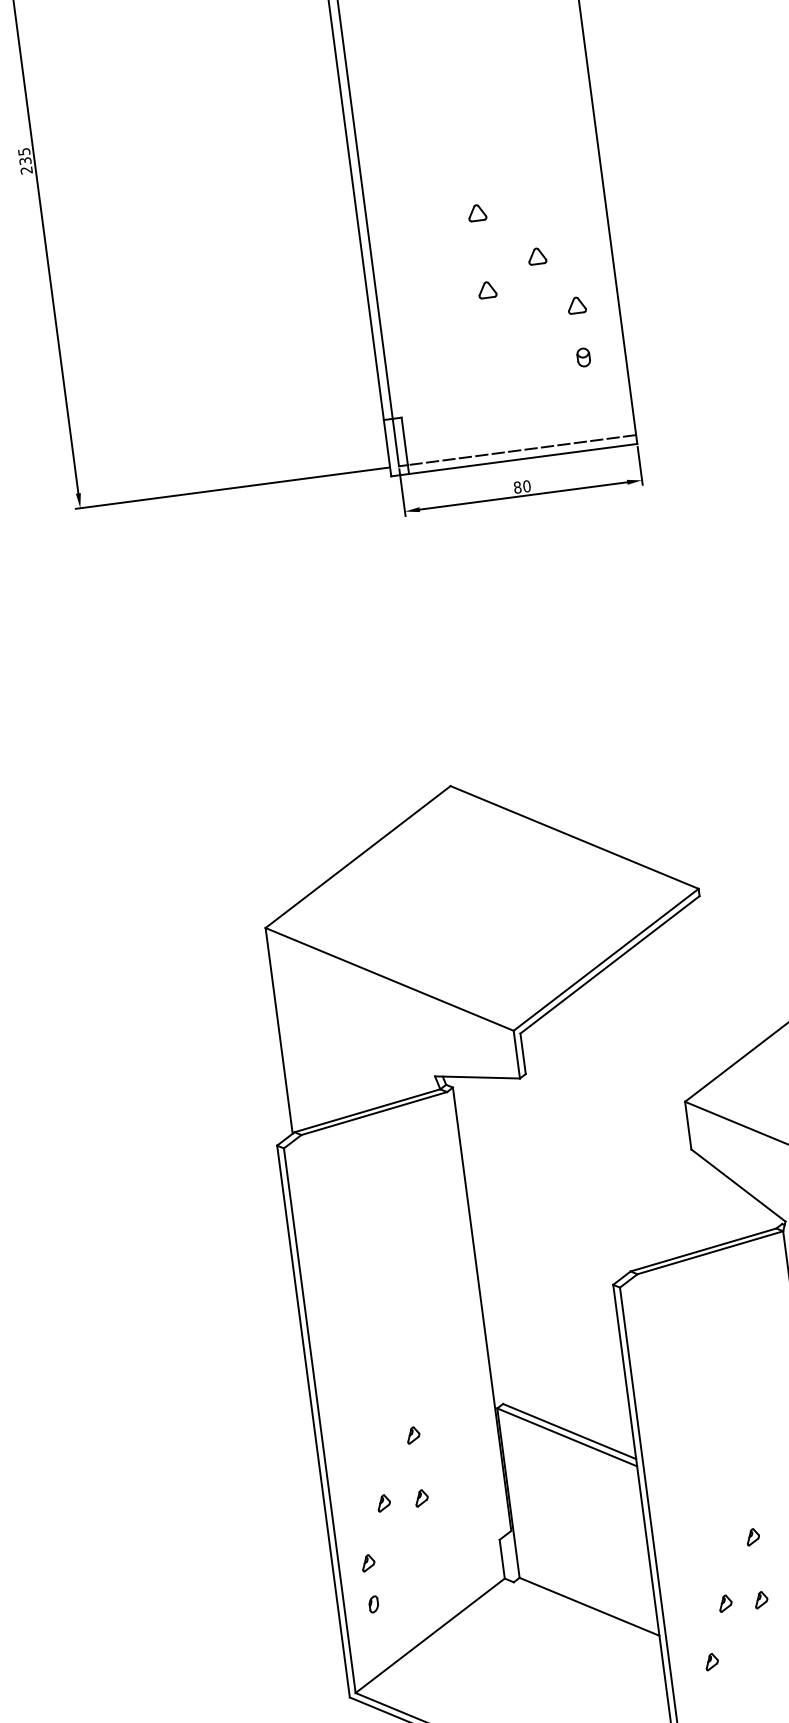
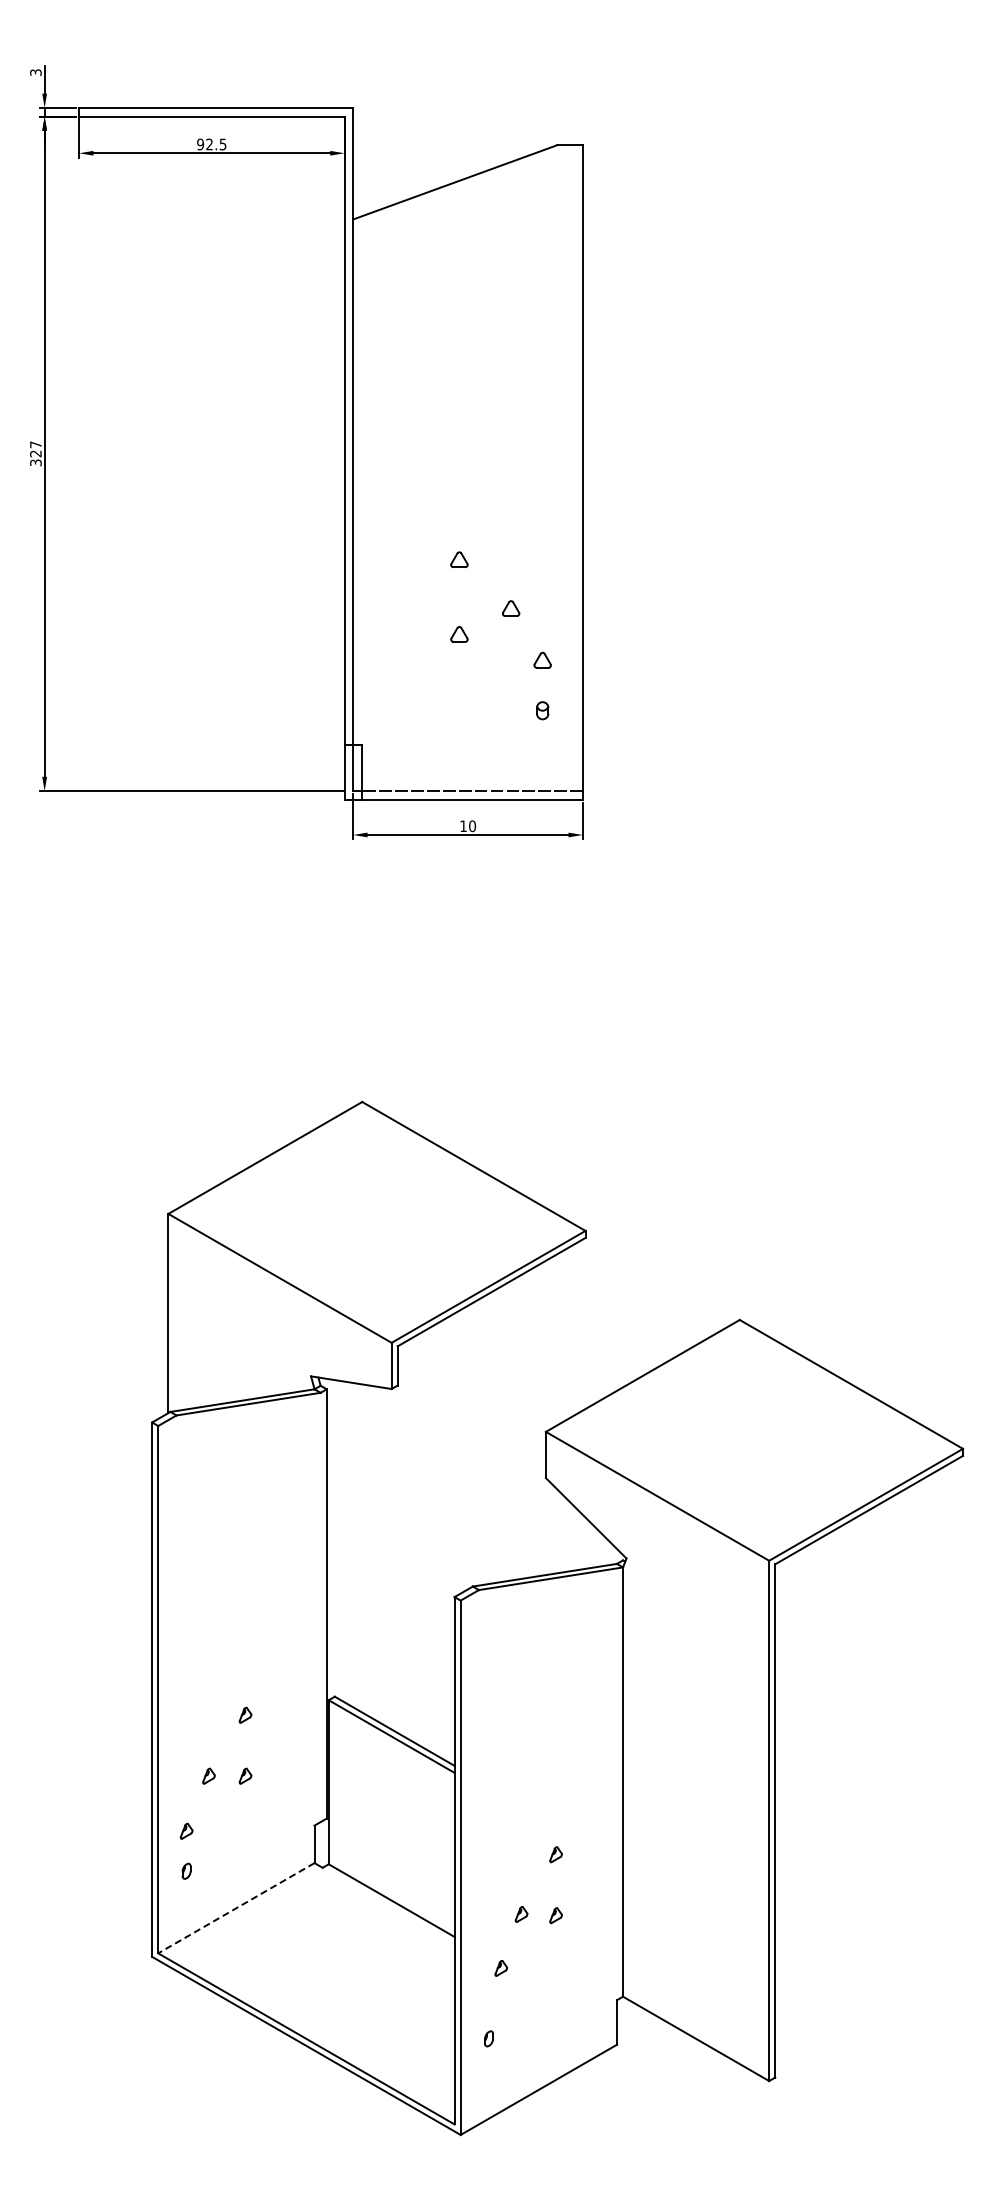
text: (24, 160) -> (35, 453), 235 -> 327
text: (517, 487) -> (463, 826), 80 -> 10
line: (429, 1636) -> (235, 1908), solid -> dashed

